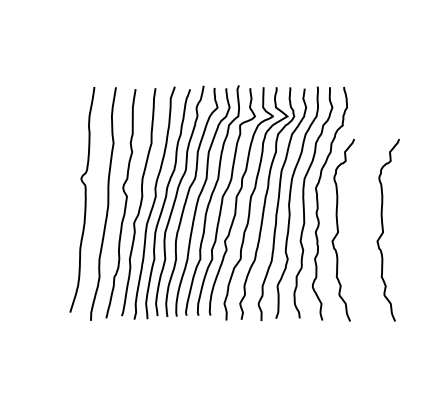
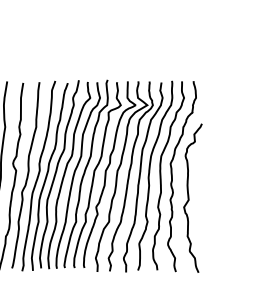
curve: (383, 230) -> (225, 198), removed

